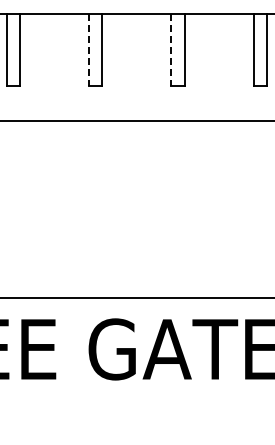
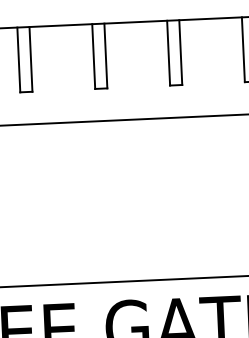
line: (89, 49) -> (94, 56), dashed -> solid
line: (171, 49) -> (168, 52), dashed -> solid

